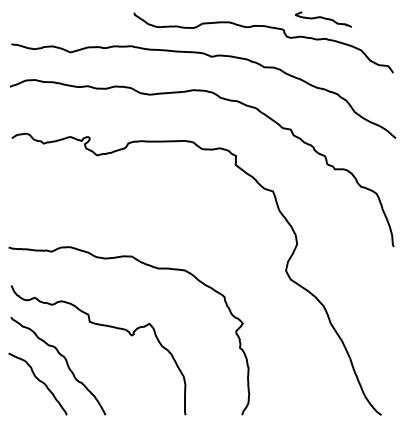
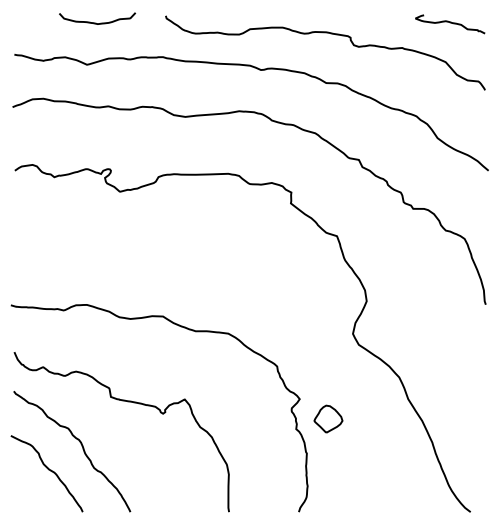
curve: (78, 18) -> (96, 22), added
curve: (323, 18) -> (450, 23), moved
part: (266, 339) -> (328, 418), added

